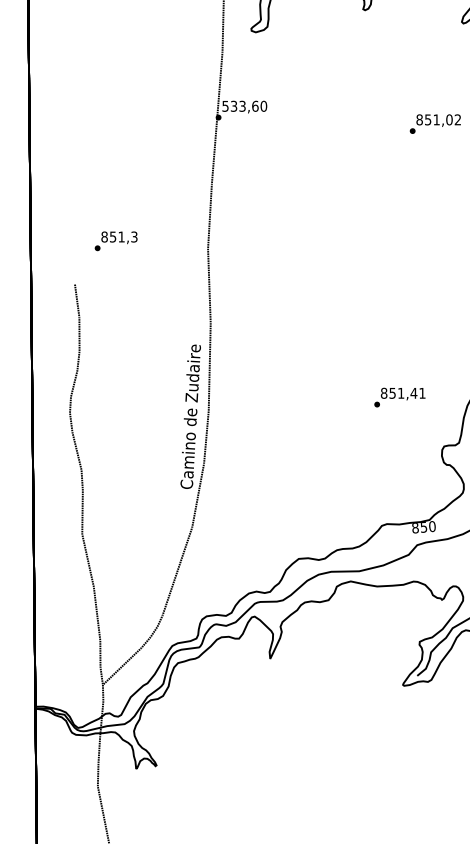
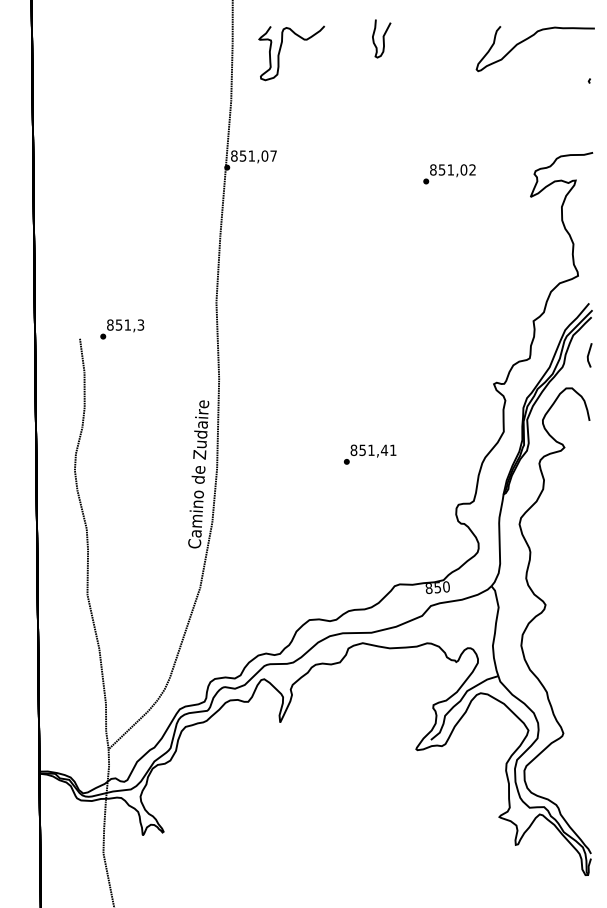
text: (245, 105) -> (254, 155), 533,60 -> 851,07
text: (116, 241) -> (122, 329), moved
text: (400, 397) -> (370, 454), moved

